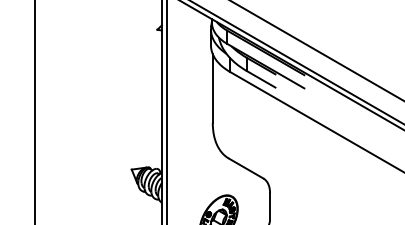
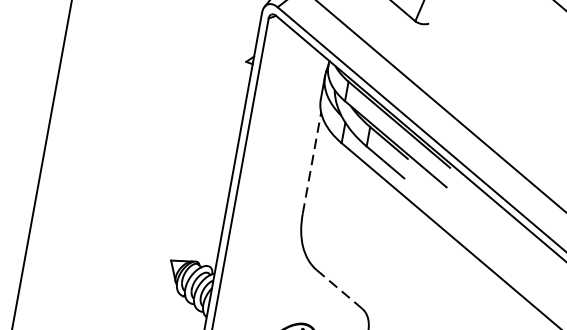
line: (212, 88) -> (311, 162), solid -> dashed
line: (246, 168) -> (340, 289), solid -> dashed

